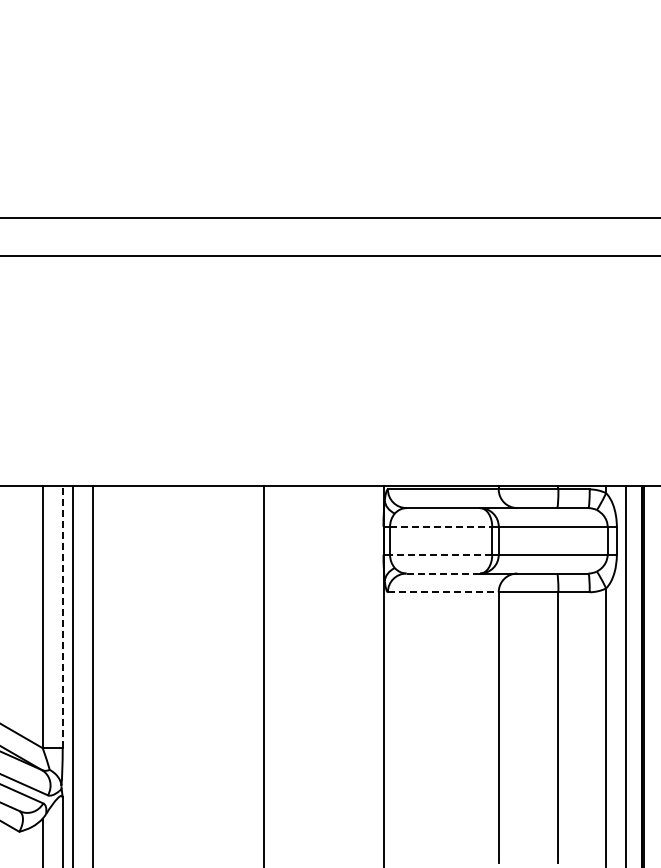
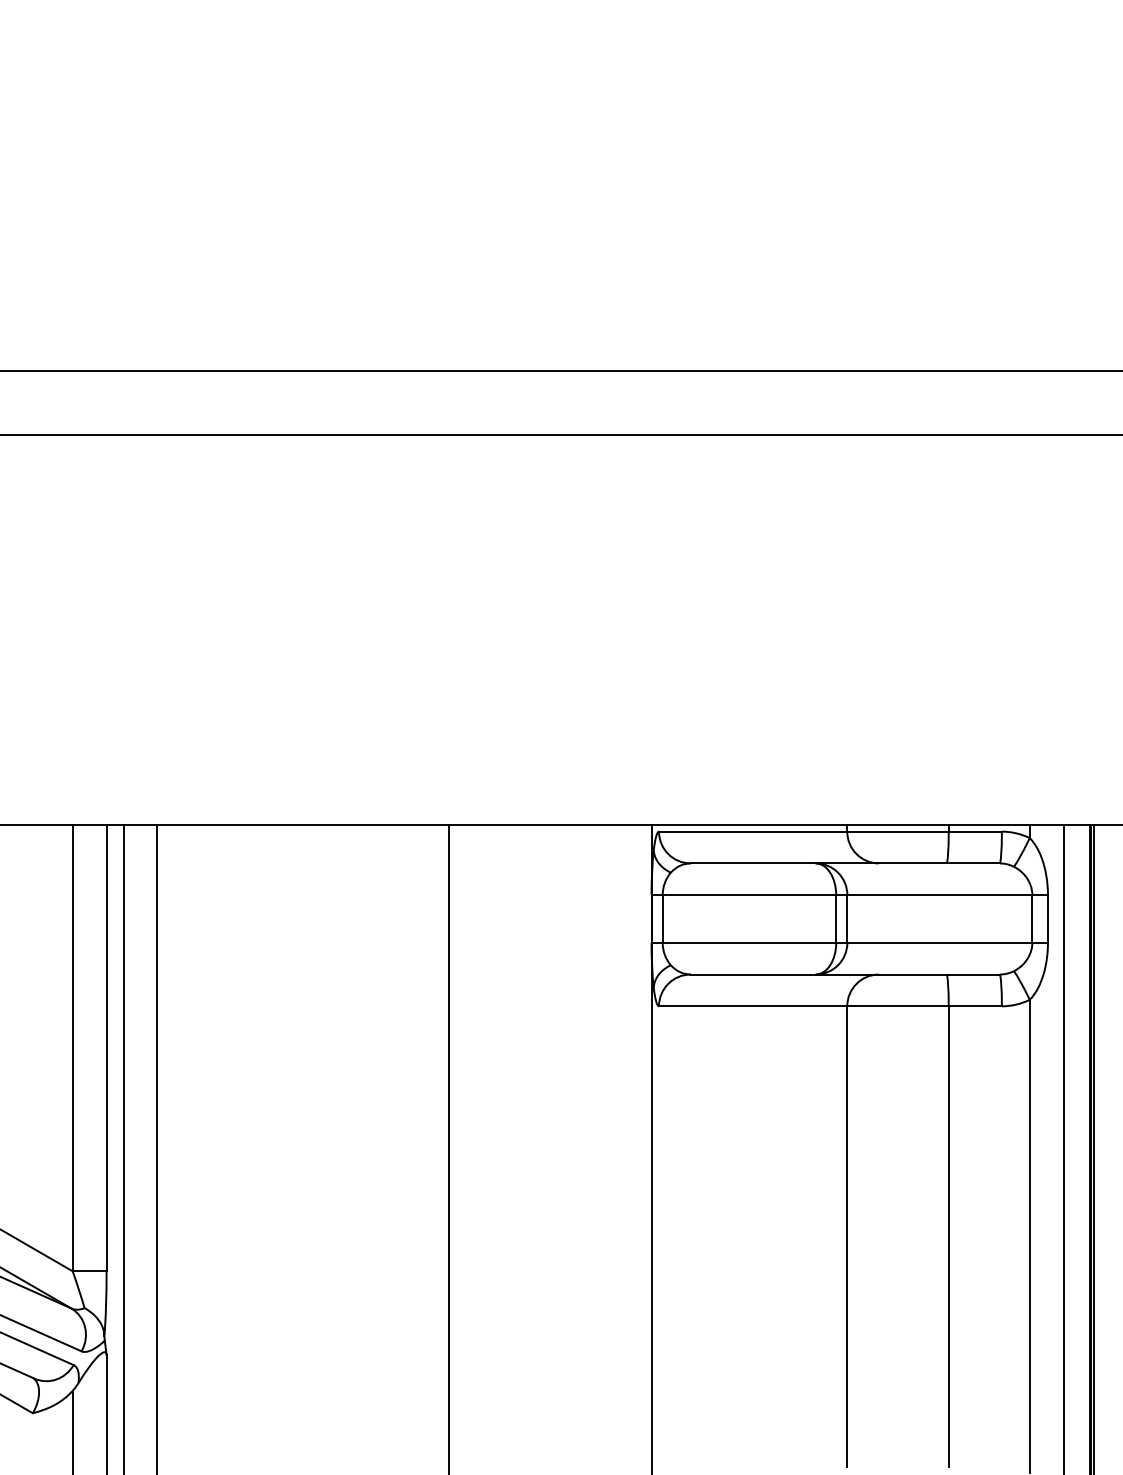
line: (441, 526) -> (750, 894), dashed -> solid
line: (440, 554) -> (748, 942), dashed -> solid
line: (443, 573) -> (753, 974), dashed -> solid
line: (443, 592) -> (753, 1006), dashed -> solid
line: (62, 616) -> (106, 1047), dashed -> solid

